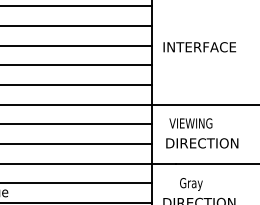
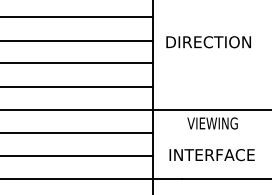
text: (200, 47) -> (209, 42), INTERFACE -> DIRECTION
text: (190, 123) -> (212, 123), moved
text: (202, 143) -> (212, 155), DIRECTION -> INTERFACE

